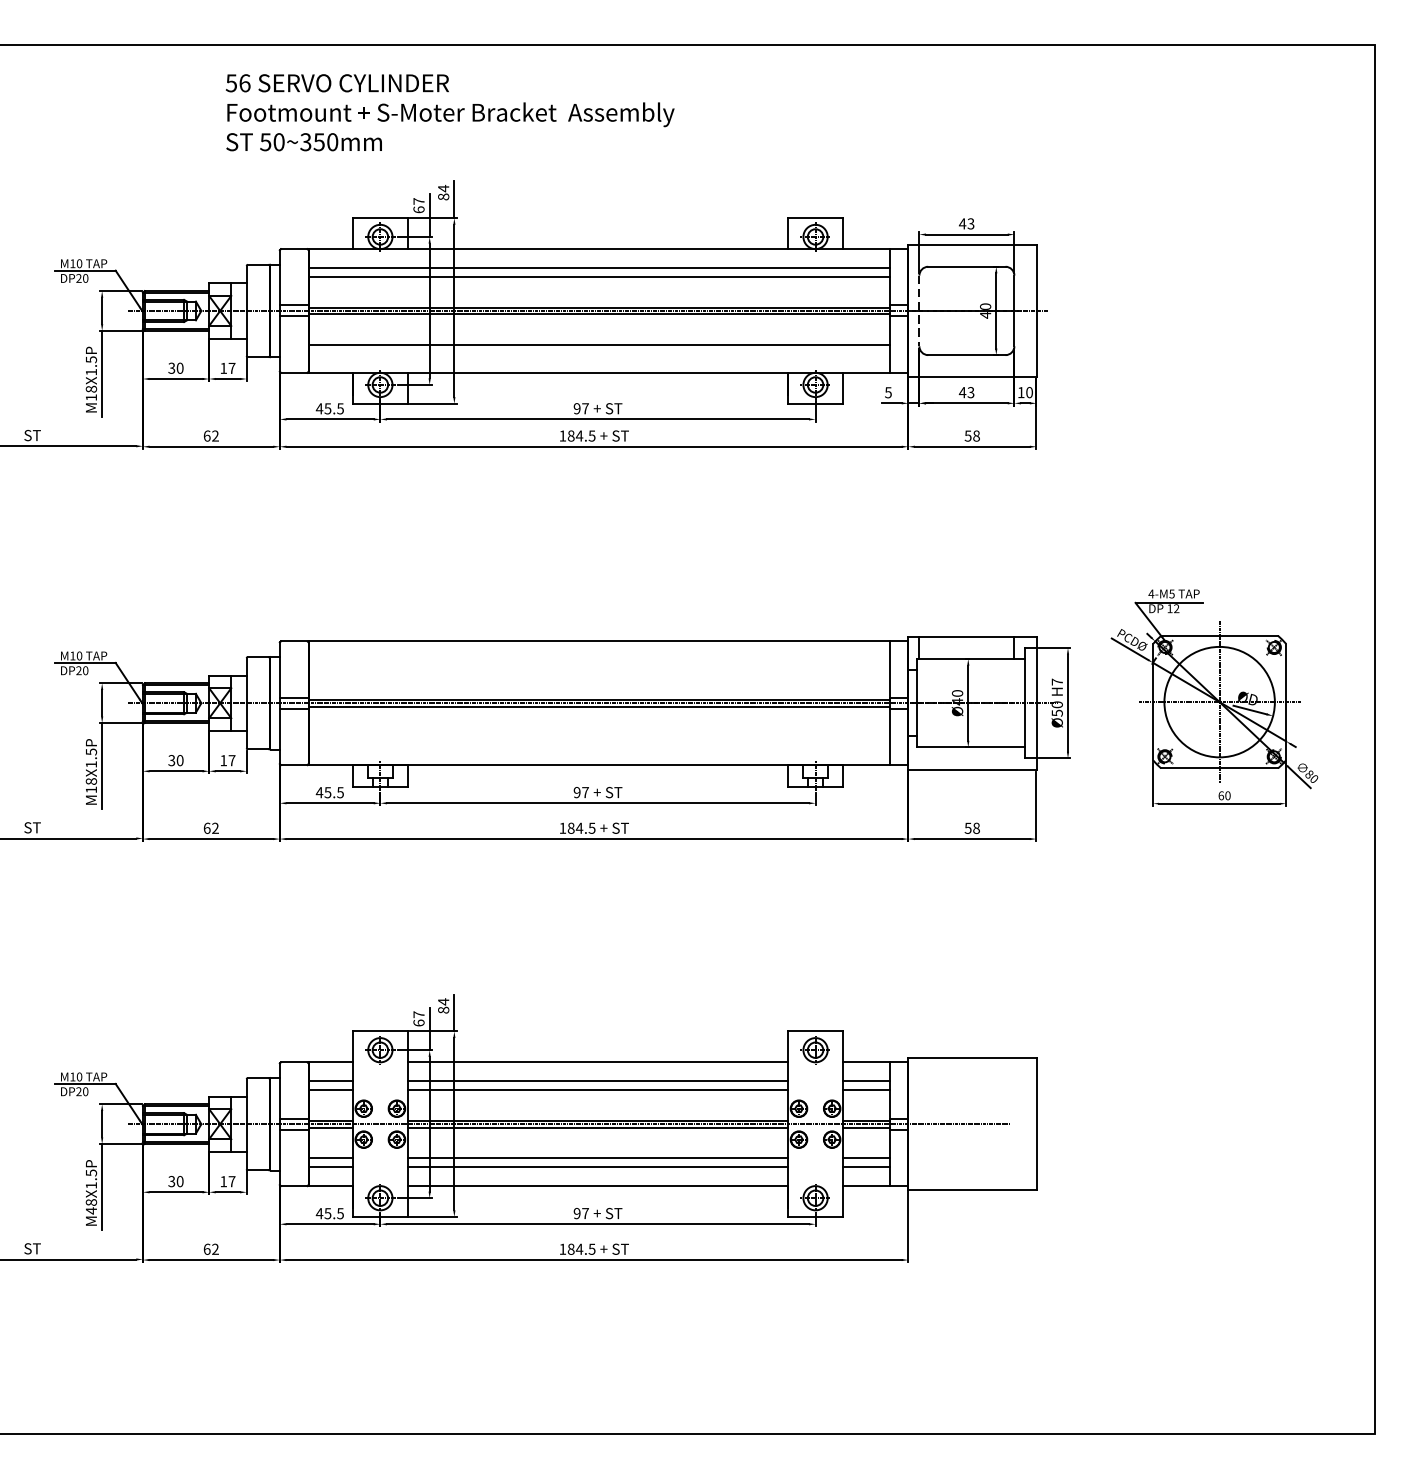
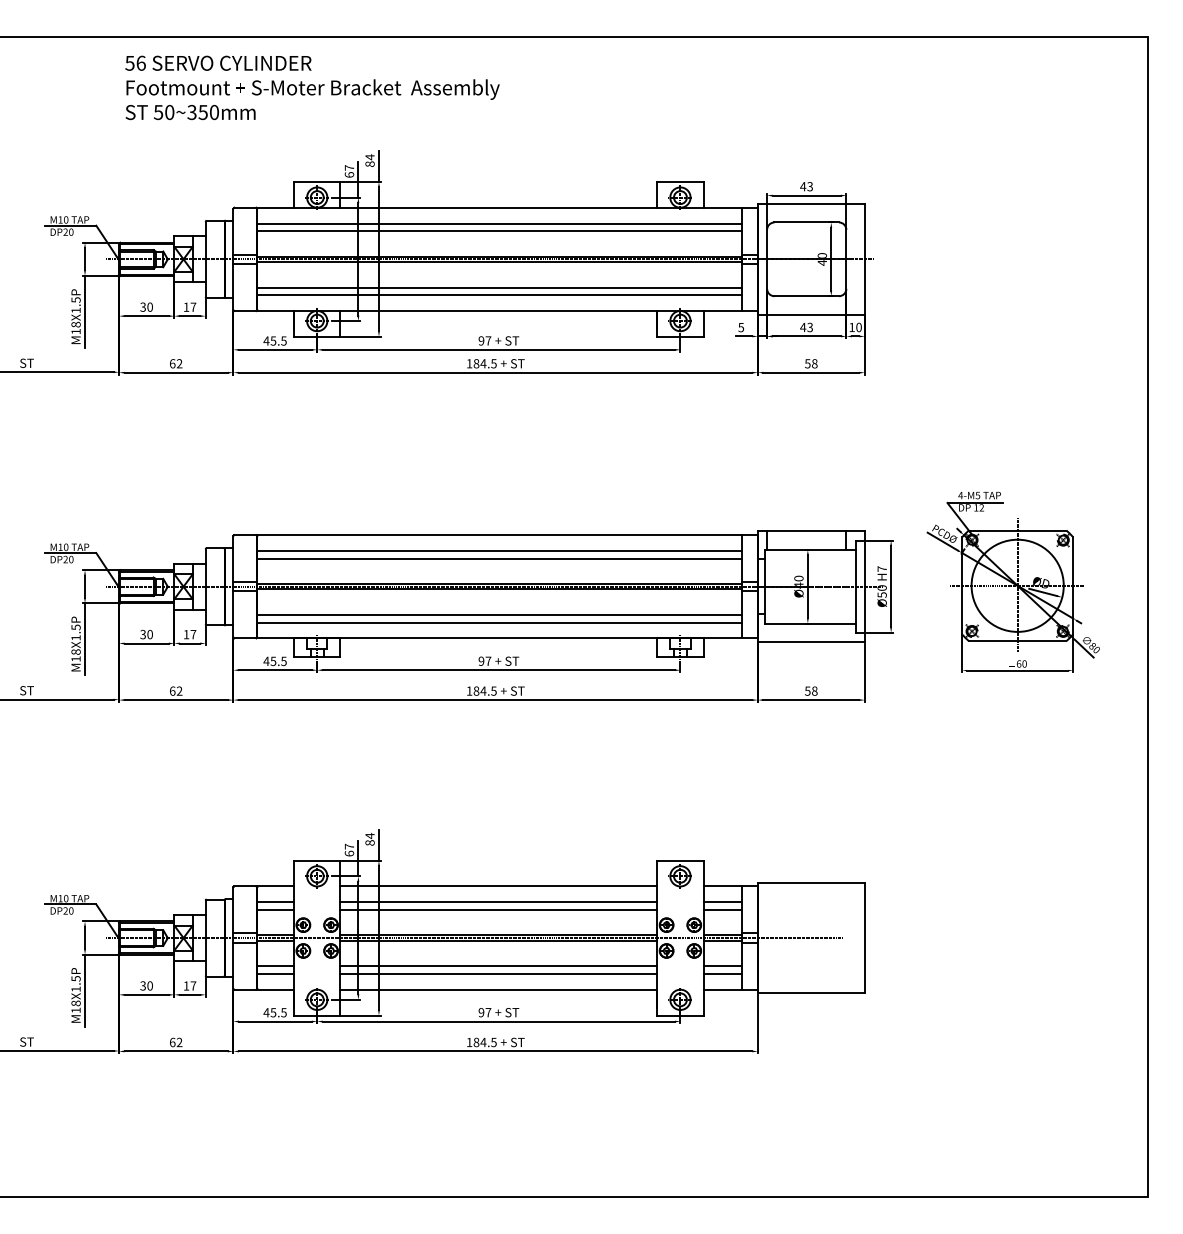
text: (450, 112) -> (312, 87), moved
line: (919, 311) -> (767, 259), dashed -> solid
line: (598, 354) -> (499, 295), added
line: (598, 659) -> (499, 550), added
line: (598, 669) -> (499, 558), added
line: (598, 736) -> (499, 614), added
line: (598, 746) -> (499, 622), added
text: (90, 1210) -> (75, 1010), M48X1.5P -> M18X1.5P

